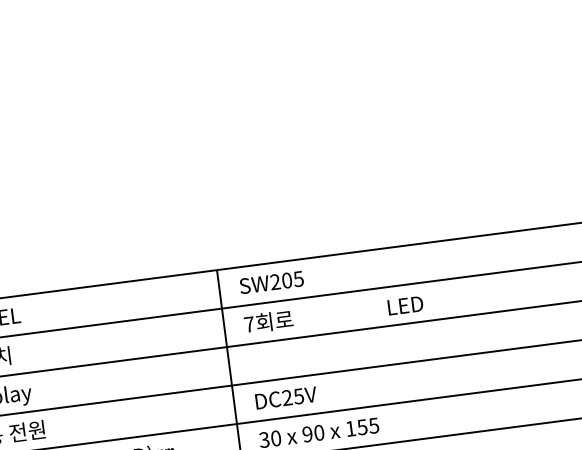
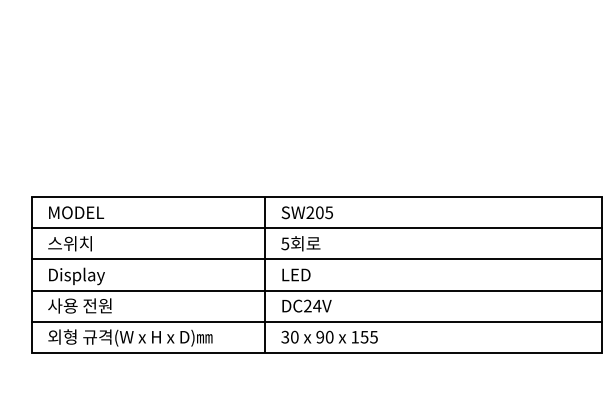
text: (405, 305) -> (296, 274), moved
text: (249, 324) -> (285, 243), 7 -> 5
text: (299, 396) -> (317, 306), DC25V -> DC24V

